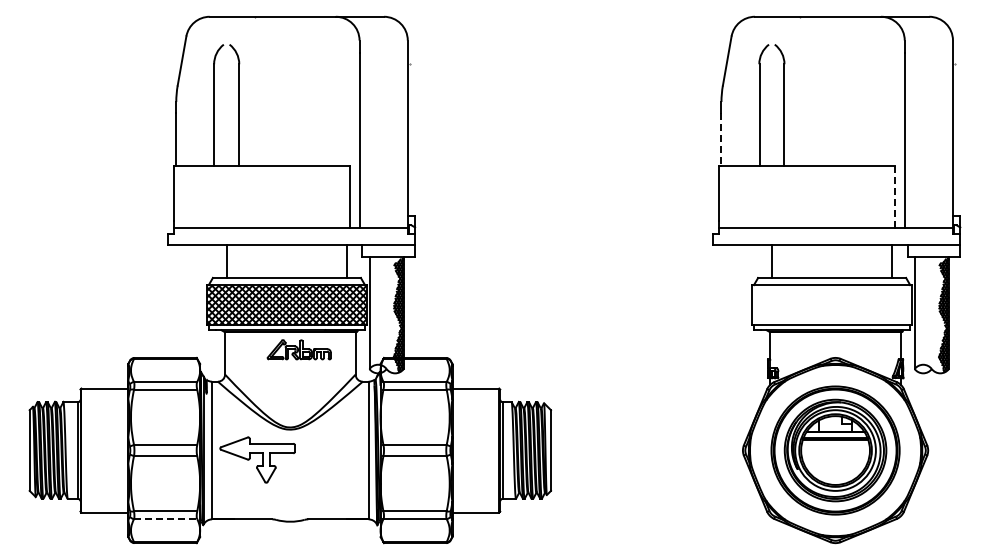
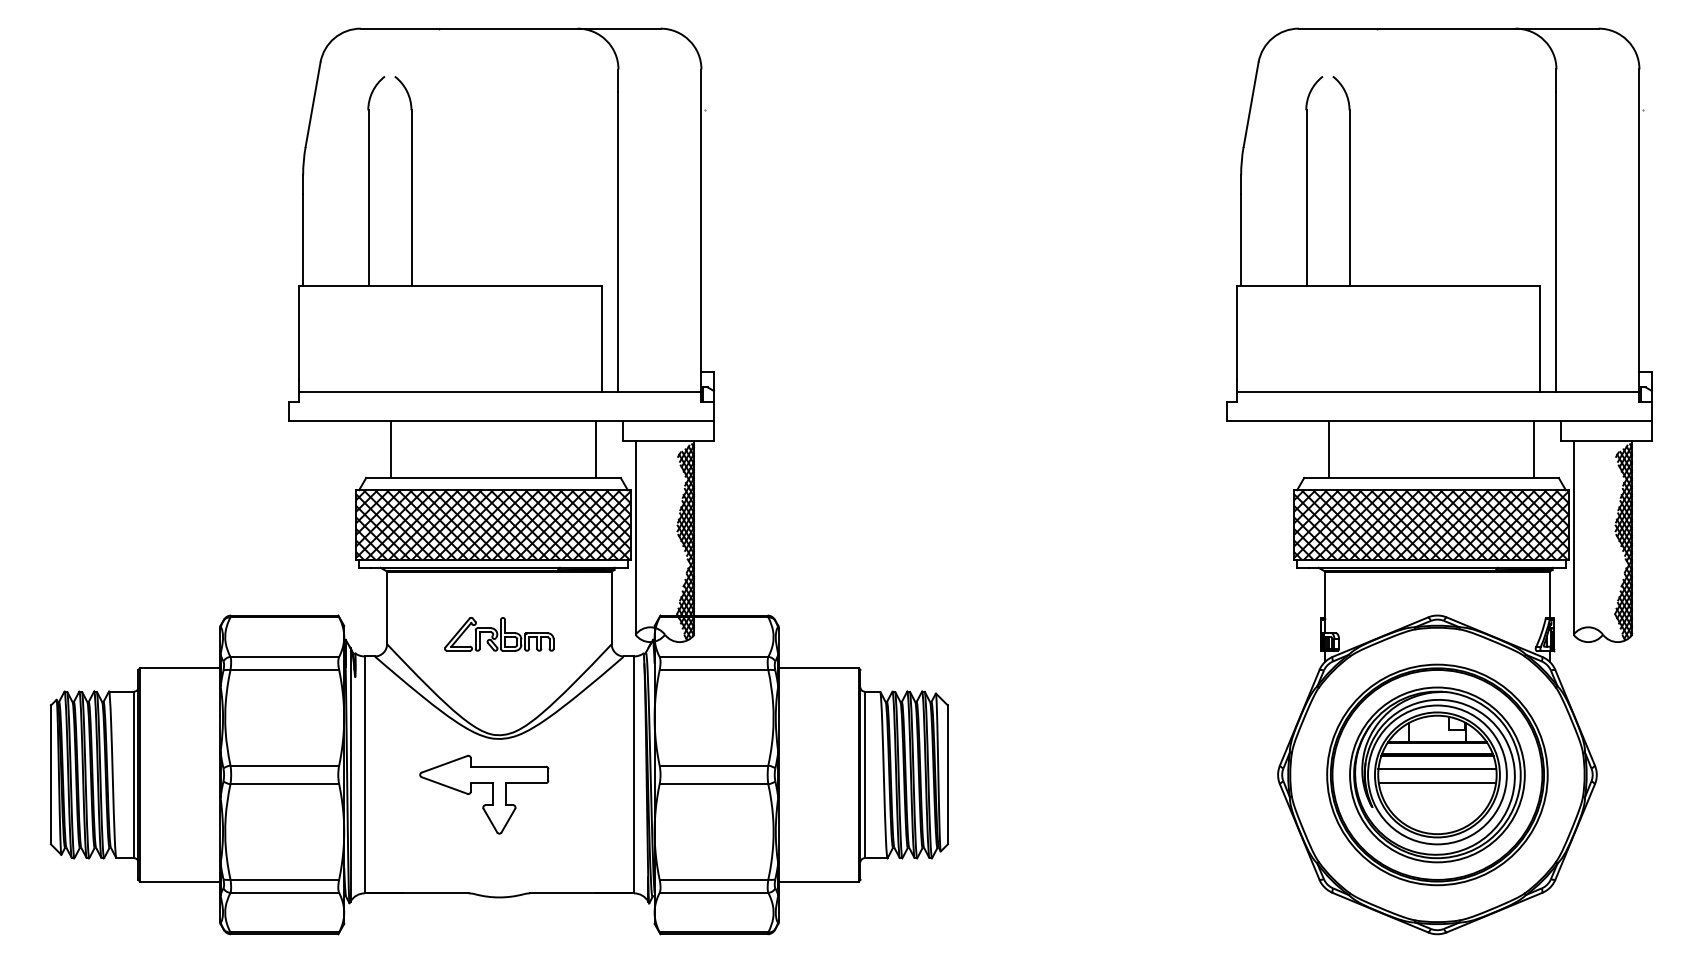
line: (721, 139) -> (1241, 239), dashed -> solid
line: (895, 197) -> (1540, 339), dashed -> solid
hatch: (832, 305) -> (1432, 525), added
part: (298, 349) -> (497, 633), moved
line: (835, 447) -> (1437, 769), added
line: (835, 455) -> (1437, 783), added
part: (257, 459) -> (484, 793), moved
line: (165, 519) -> (284, 893), dashed -> solid

